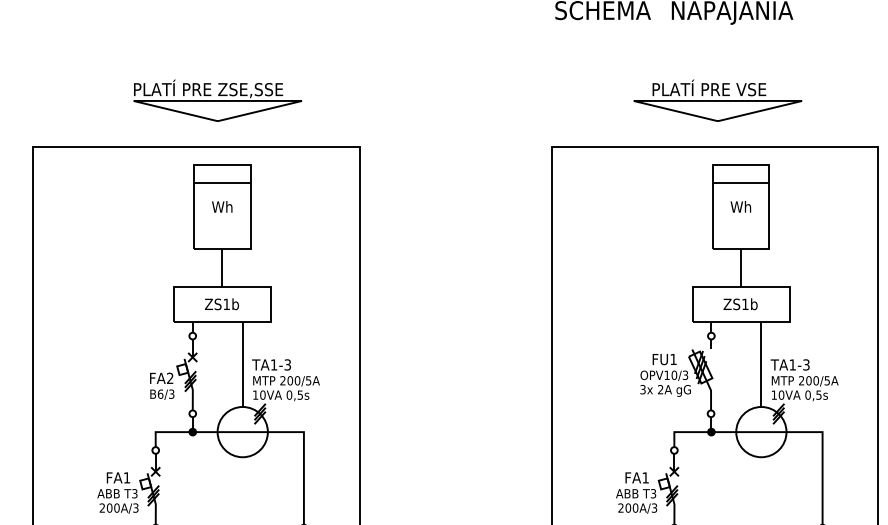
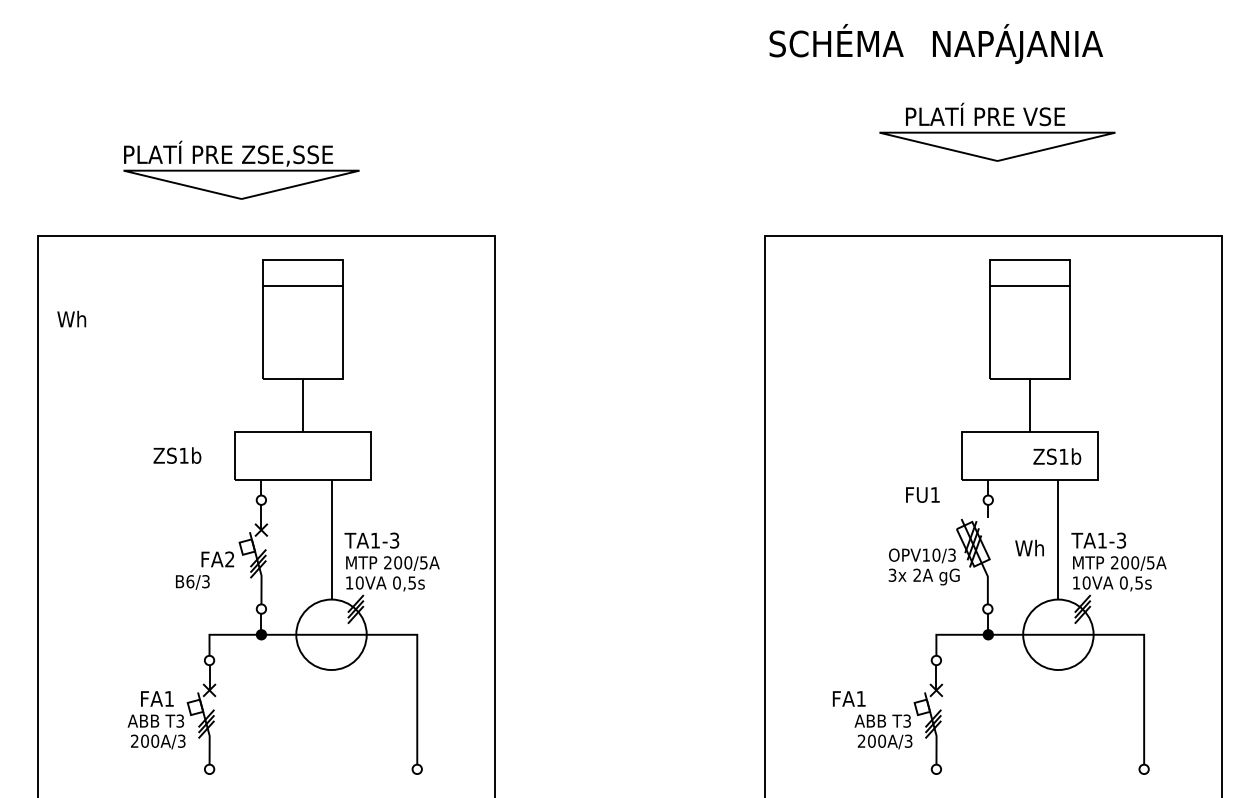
part: (217, 100) -> (241, 169), moved
part: (717, 100) -> (997, 131), moved
text: (222, 206) -> (71, 318), moved
text: (740, 206) -> (1029, 547), moved
text: (222, 304) -> (177, 455), moved
text: (740, 304) -> (1057, 456), moved
text: (664, 359) -> (922, 494), moved
text: (162, 394) -> (192, 582), moved
text: (636, 477) -> (848, 698), moved

